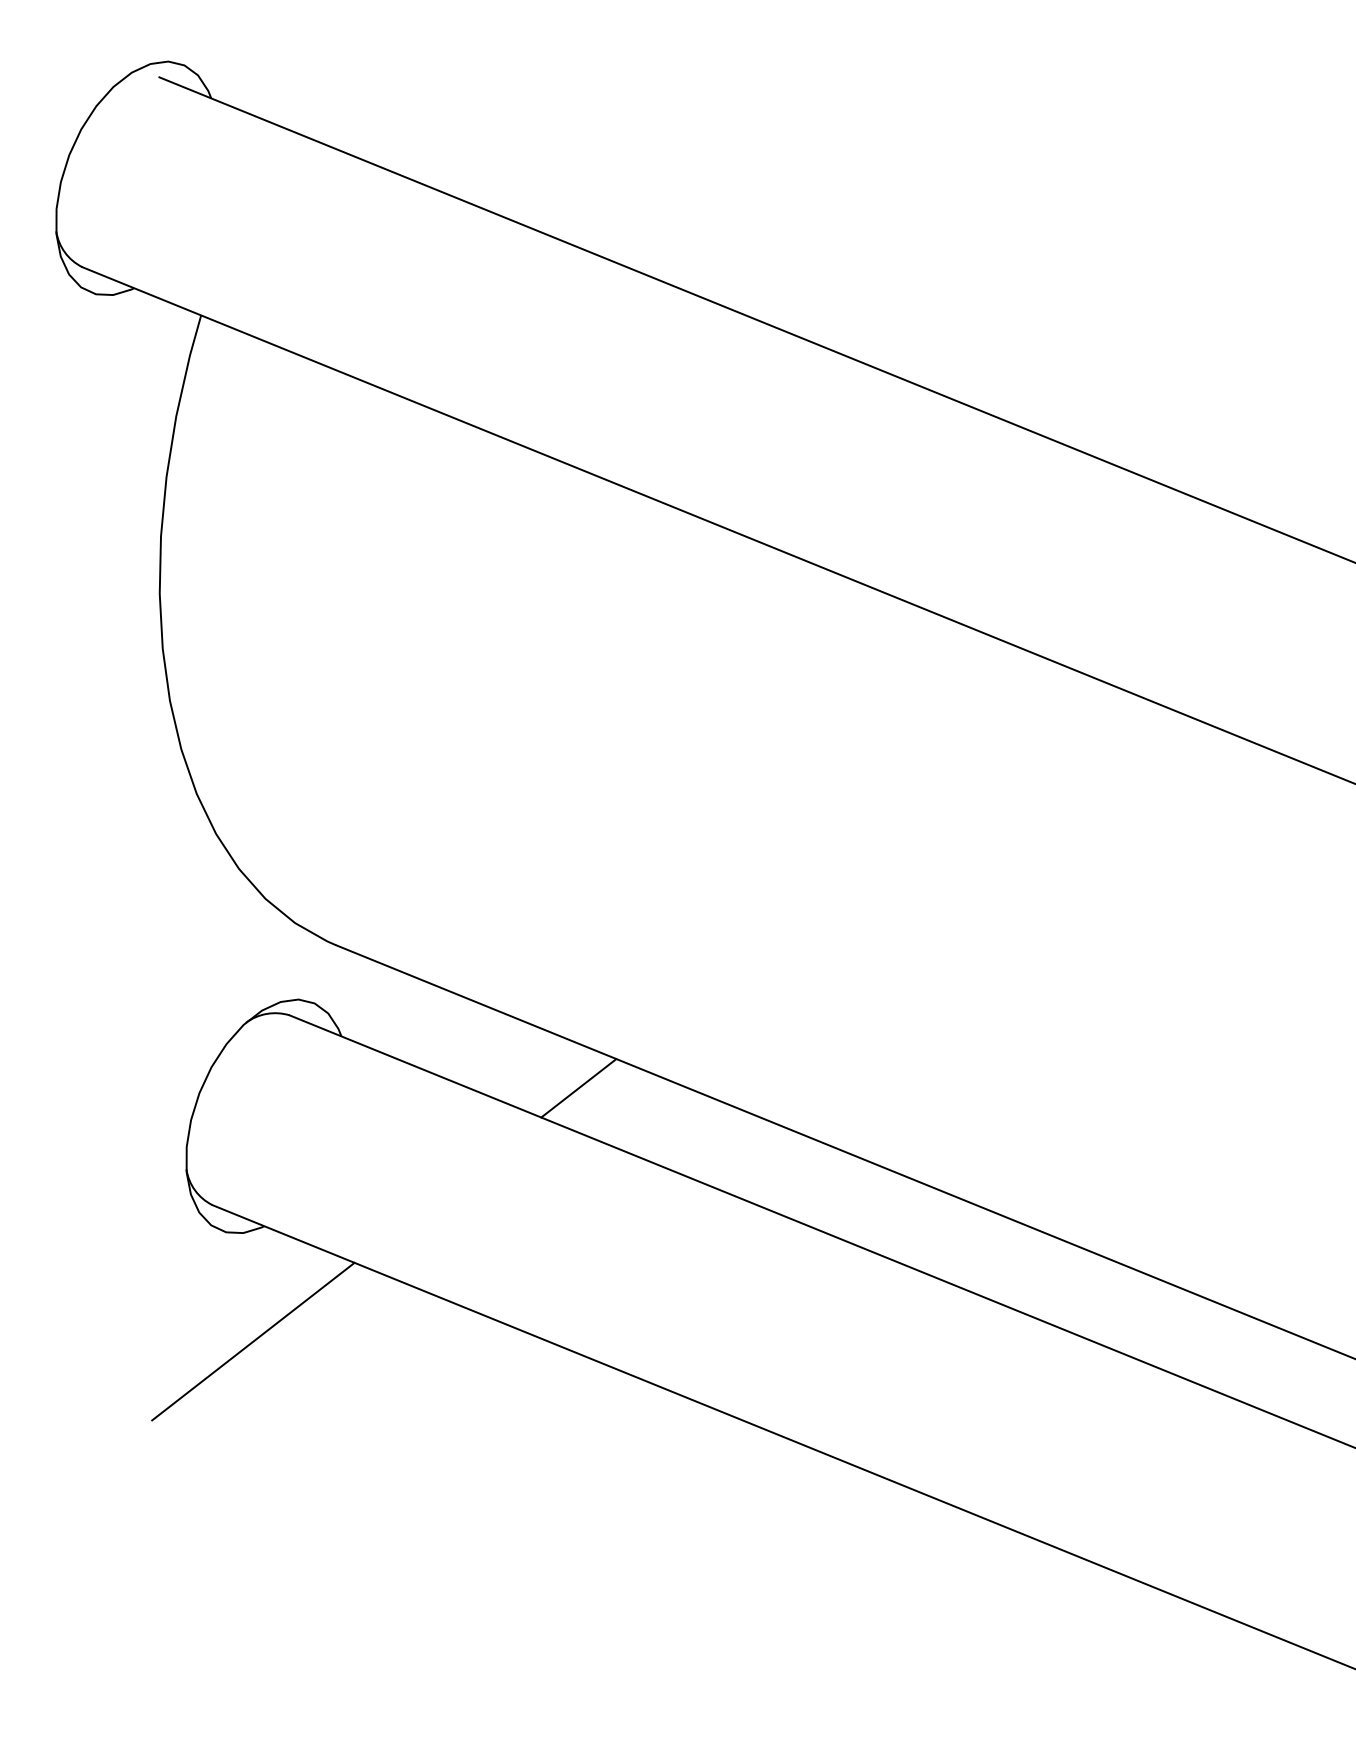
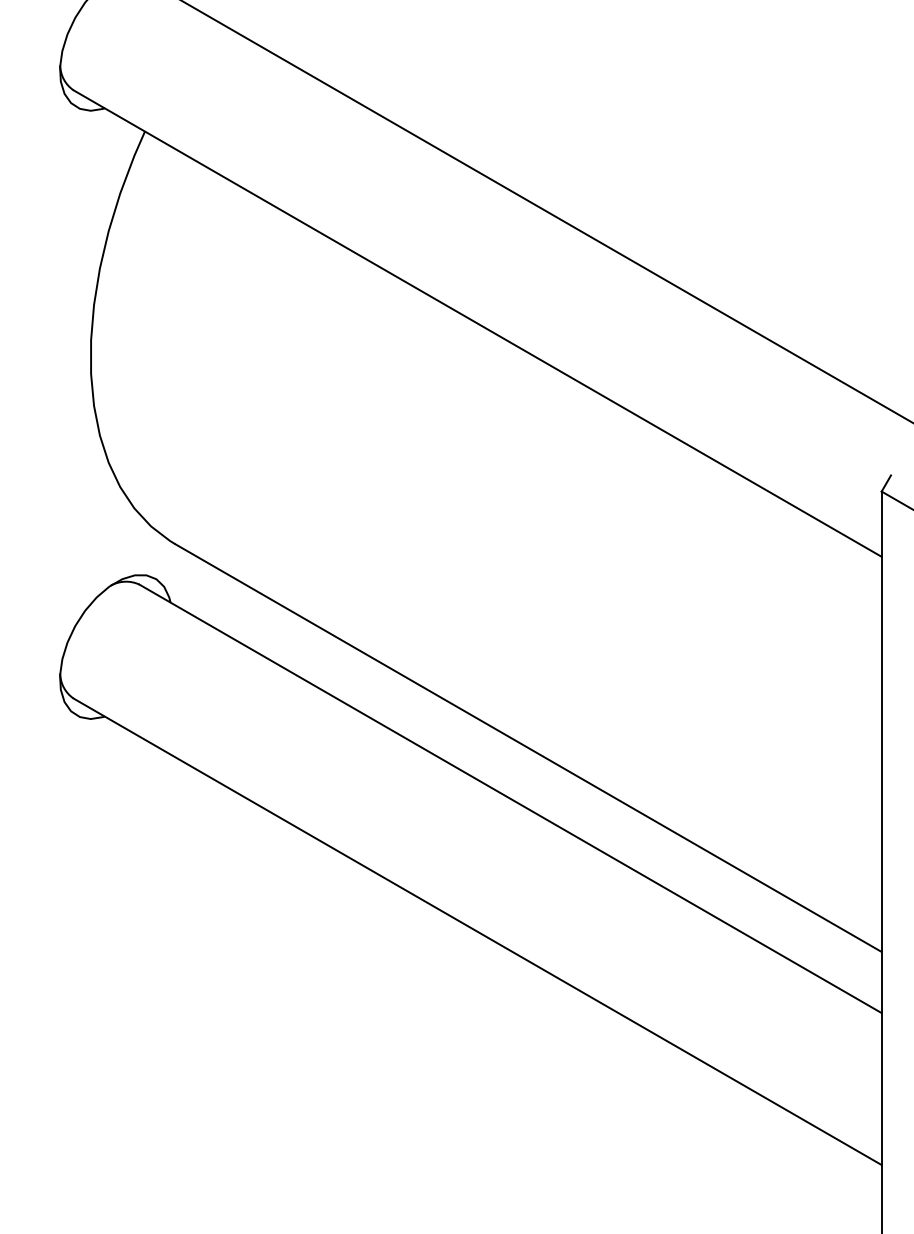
line: (578, 1088) -> (316, 656), removed
line: (253, 1340) -> (87, 788), removed

